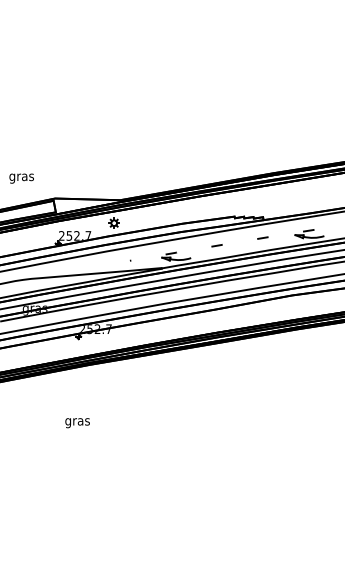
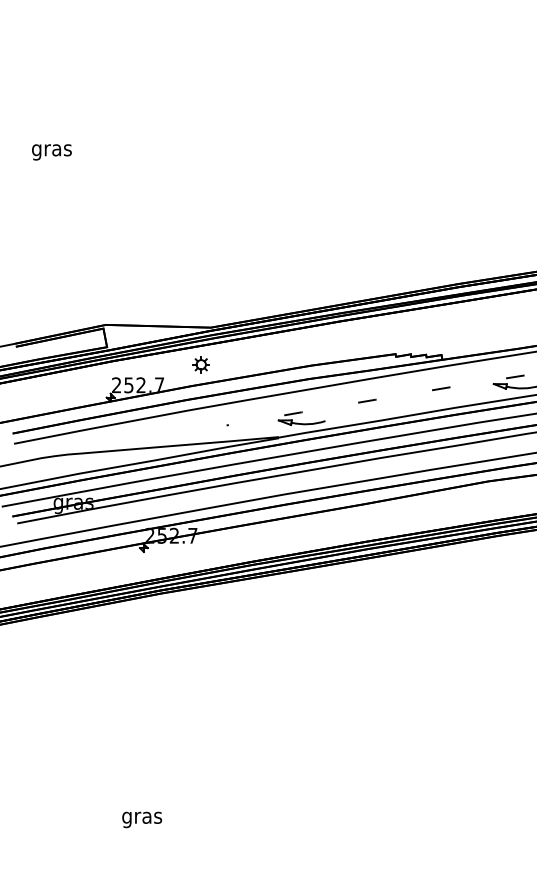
text: (21, 178) -> (51, 152), moved
text: (77, 423) -> (141, 820), moved

